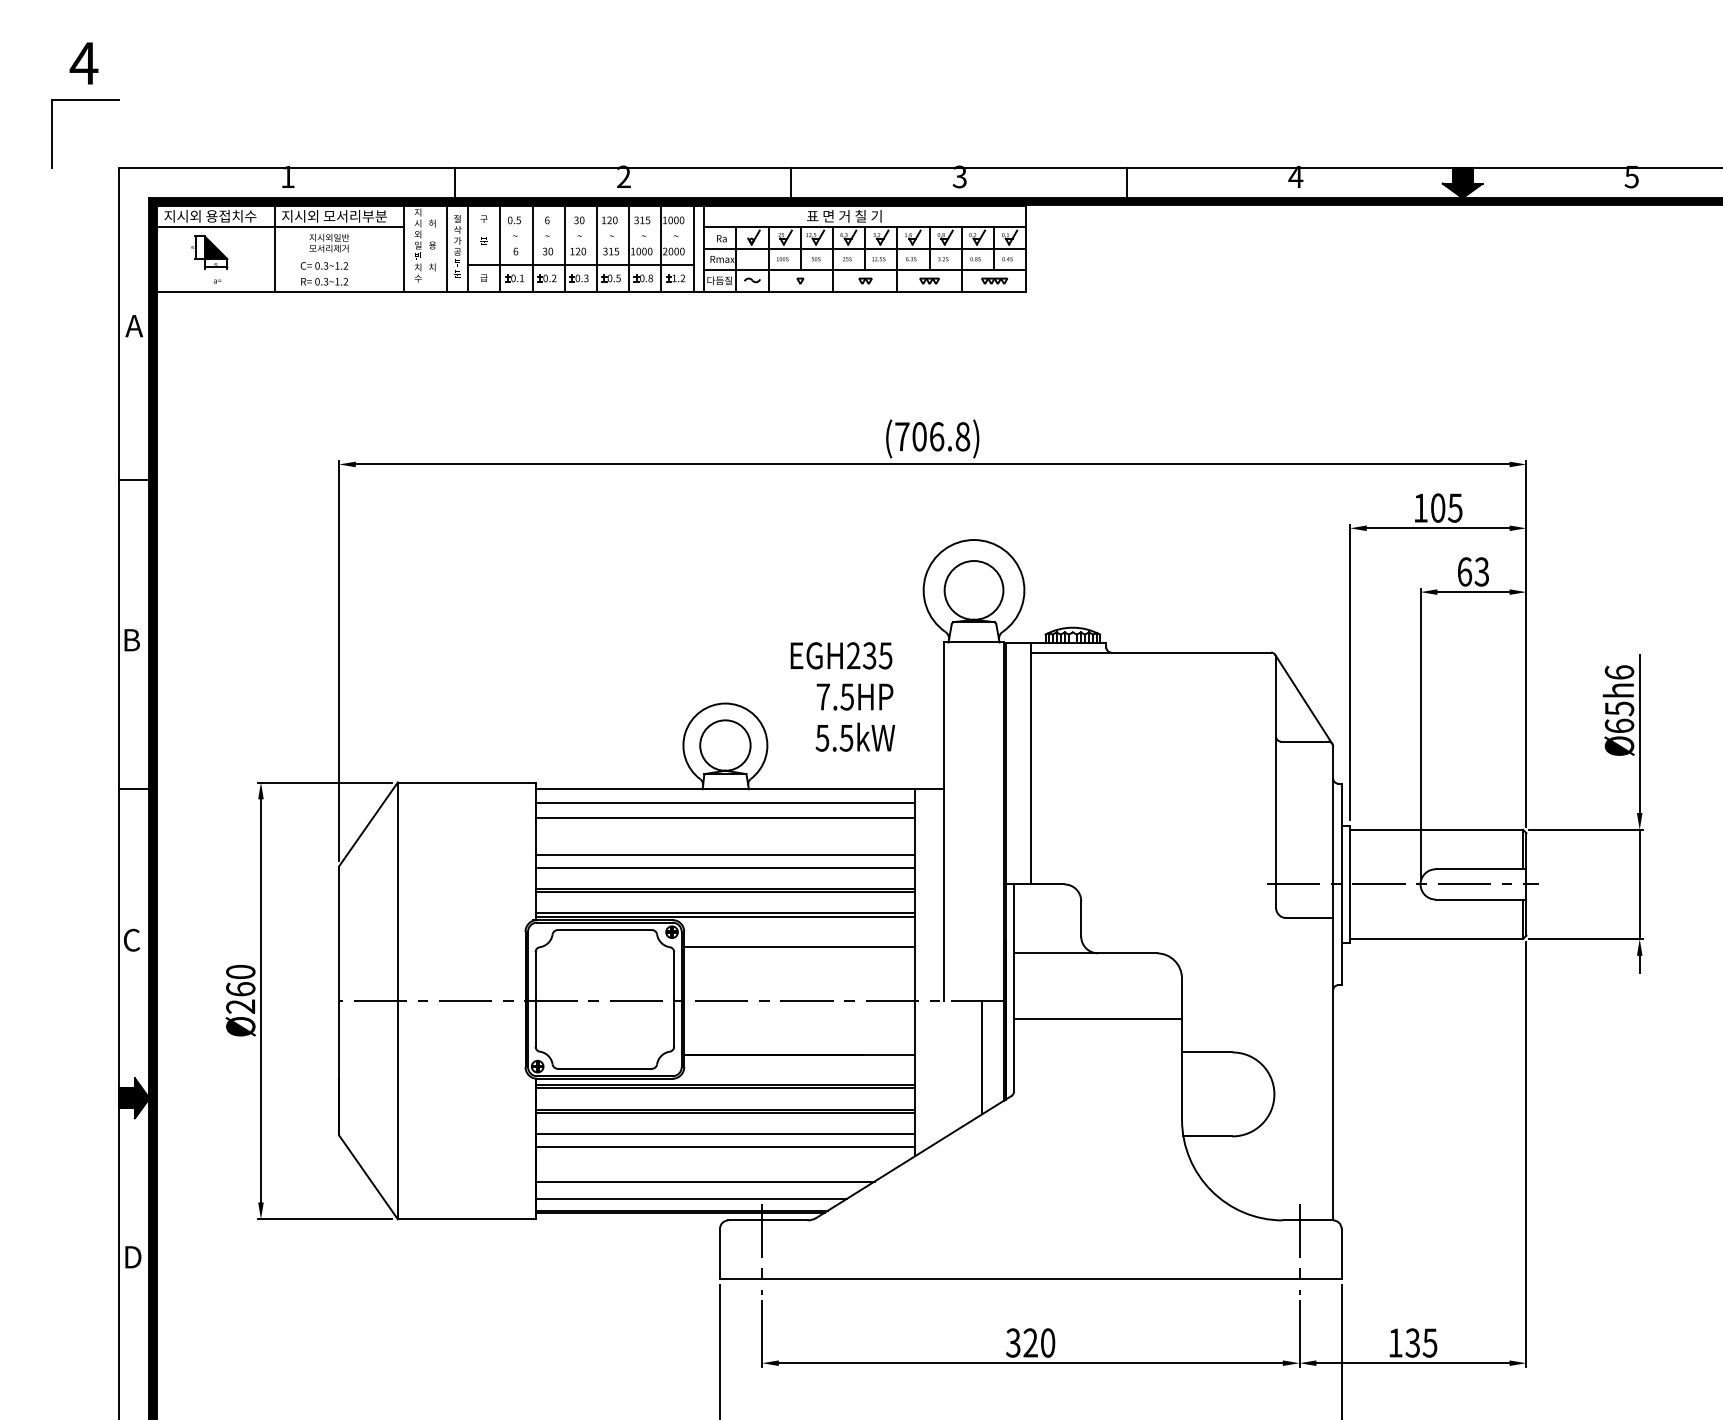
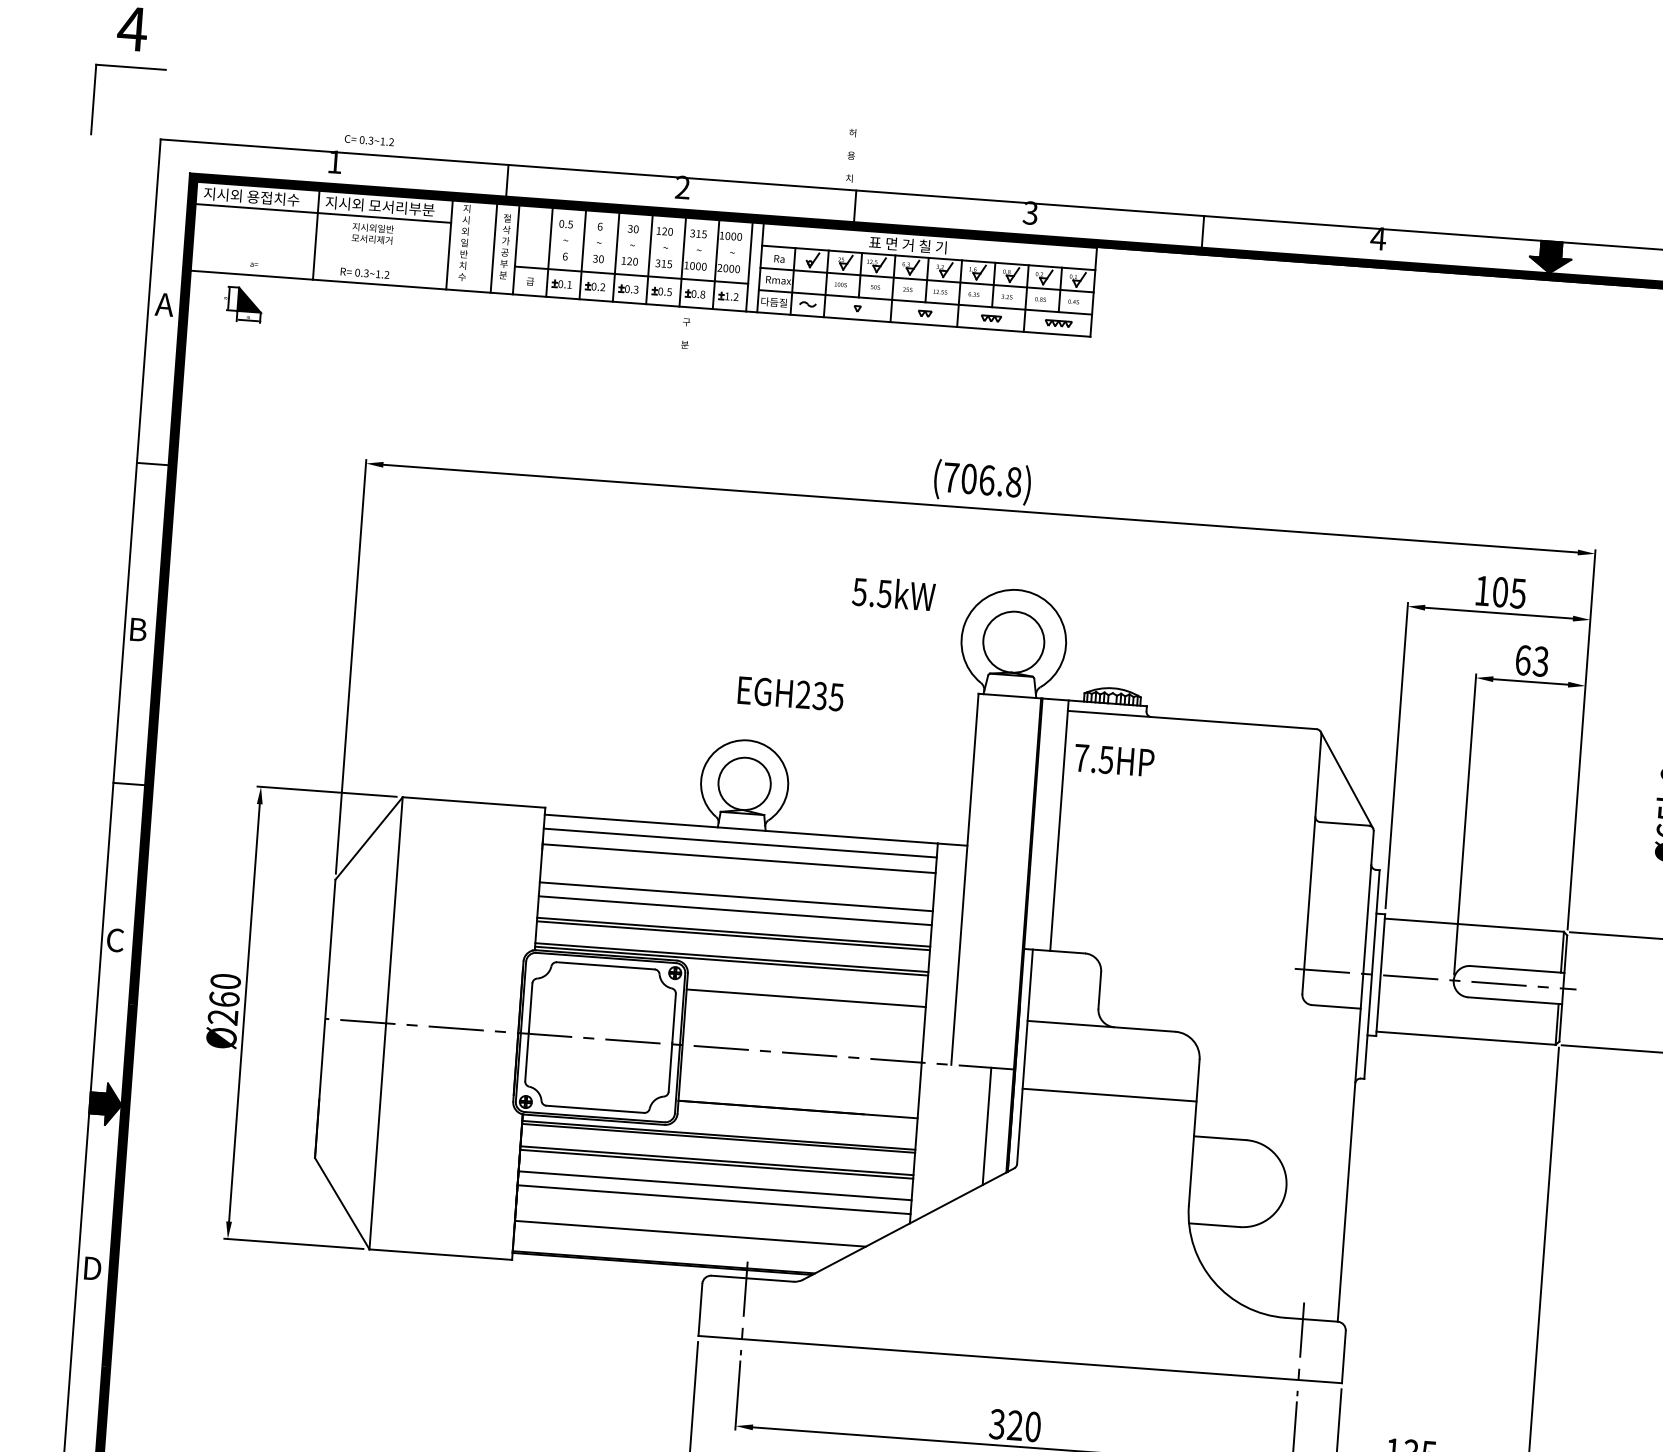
text: (483, 229) -> (685, 332), moved
text: (432, 245) -> (851, 155), moved
part: (209, 252) -> (242, 304), moved
text: (324, 265) -> (369, 140), moved
text: (841, 655) -> (790, 693), moved
text: (854, 696) -> (1113, 759), moved
text: (855, 736) -> (894, 592), moved
line: (690, 1199) -> (673, 1251), removed

